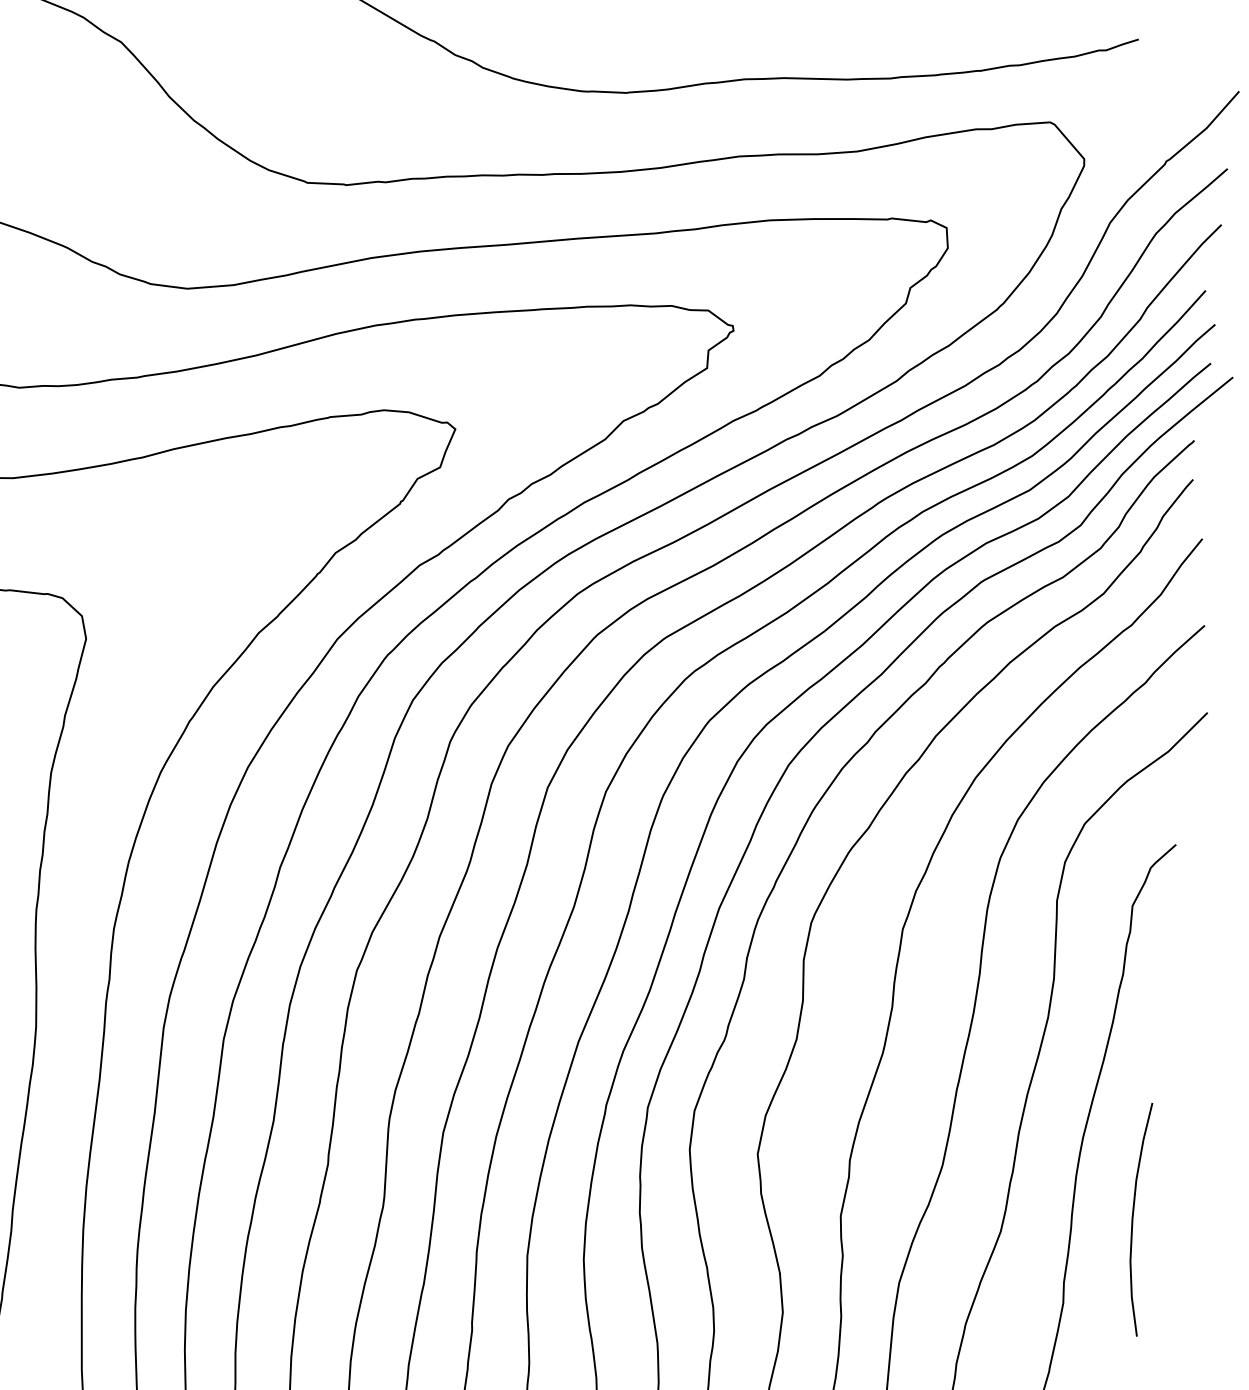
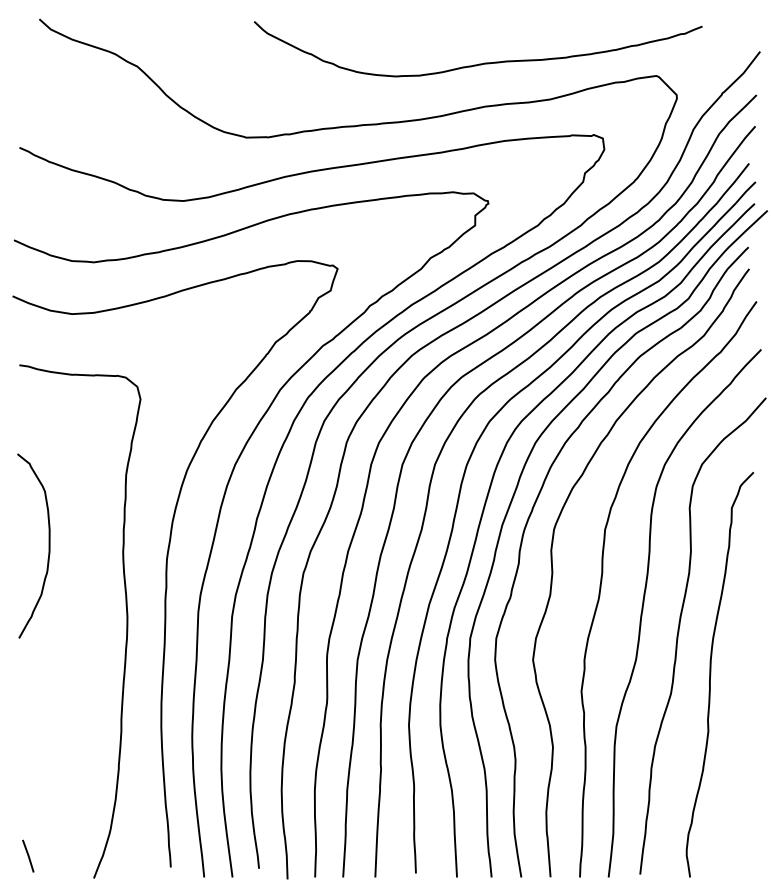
curve: (1134, 1218) -> (744, 681), removed

